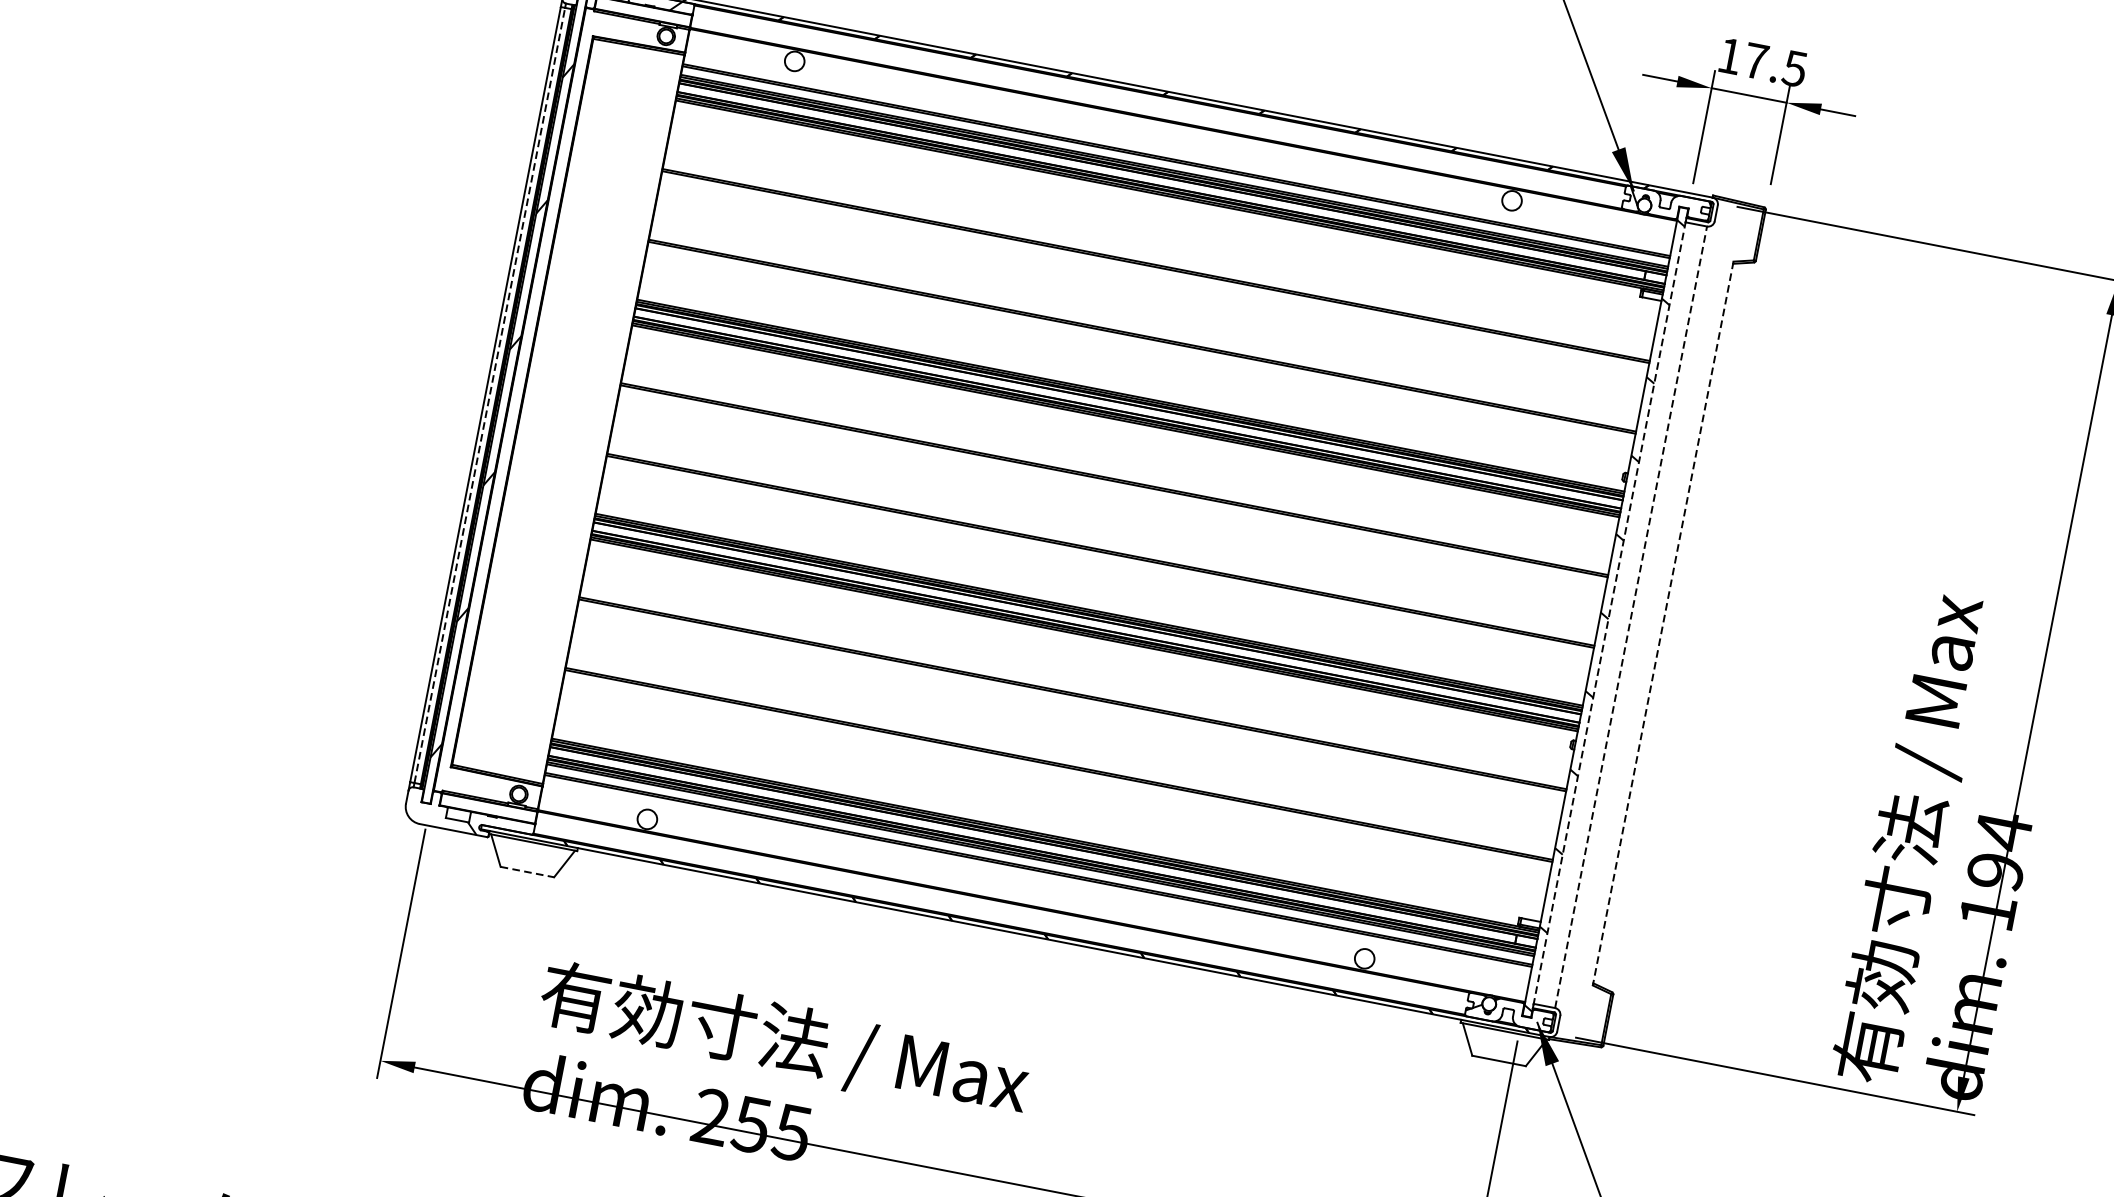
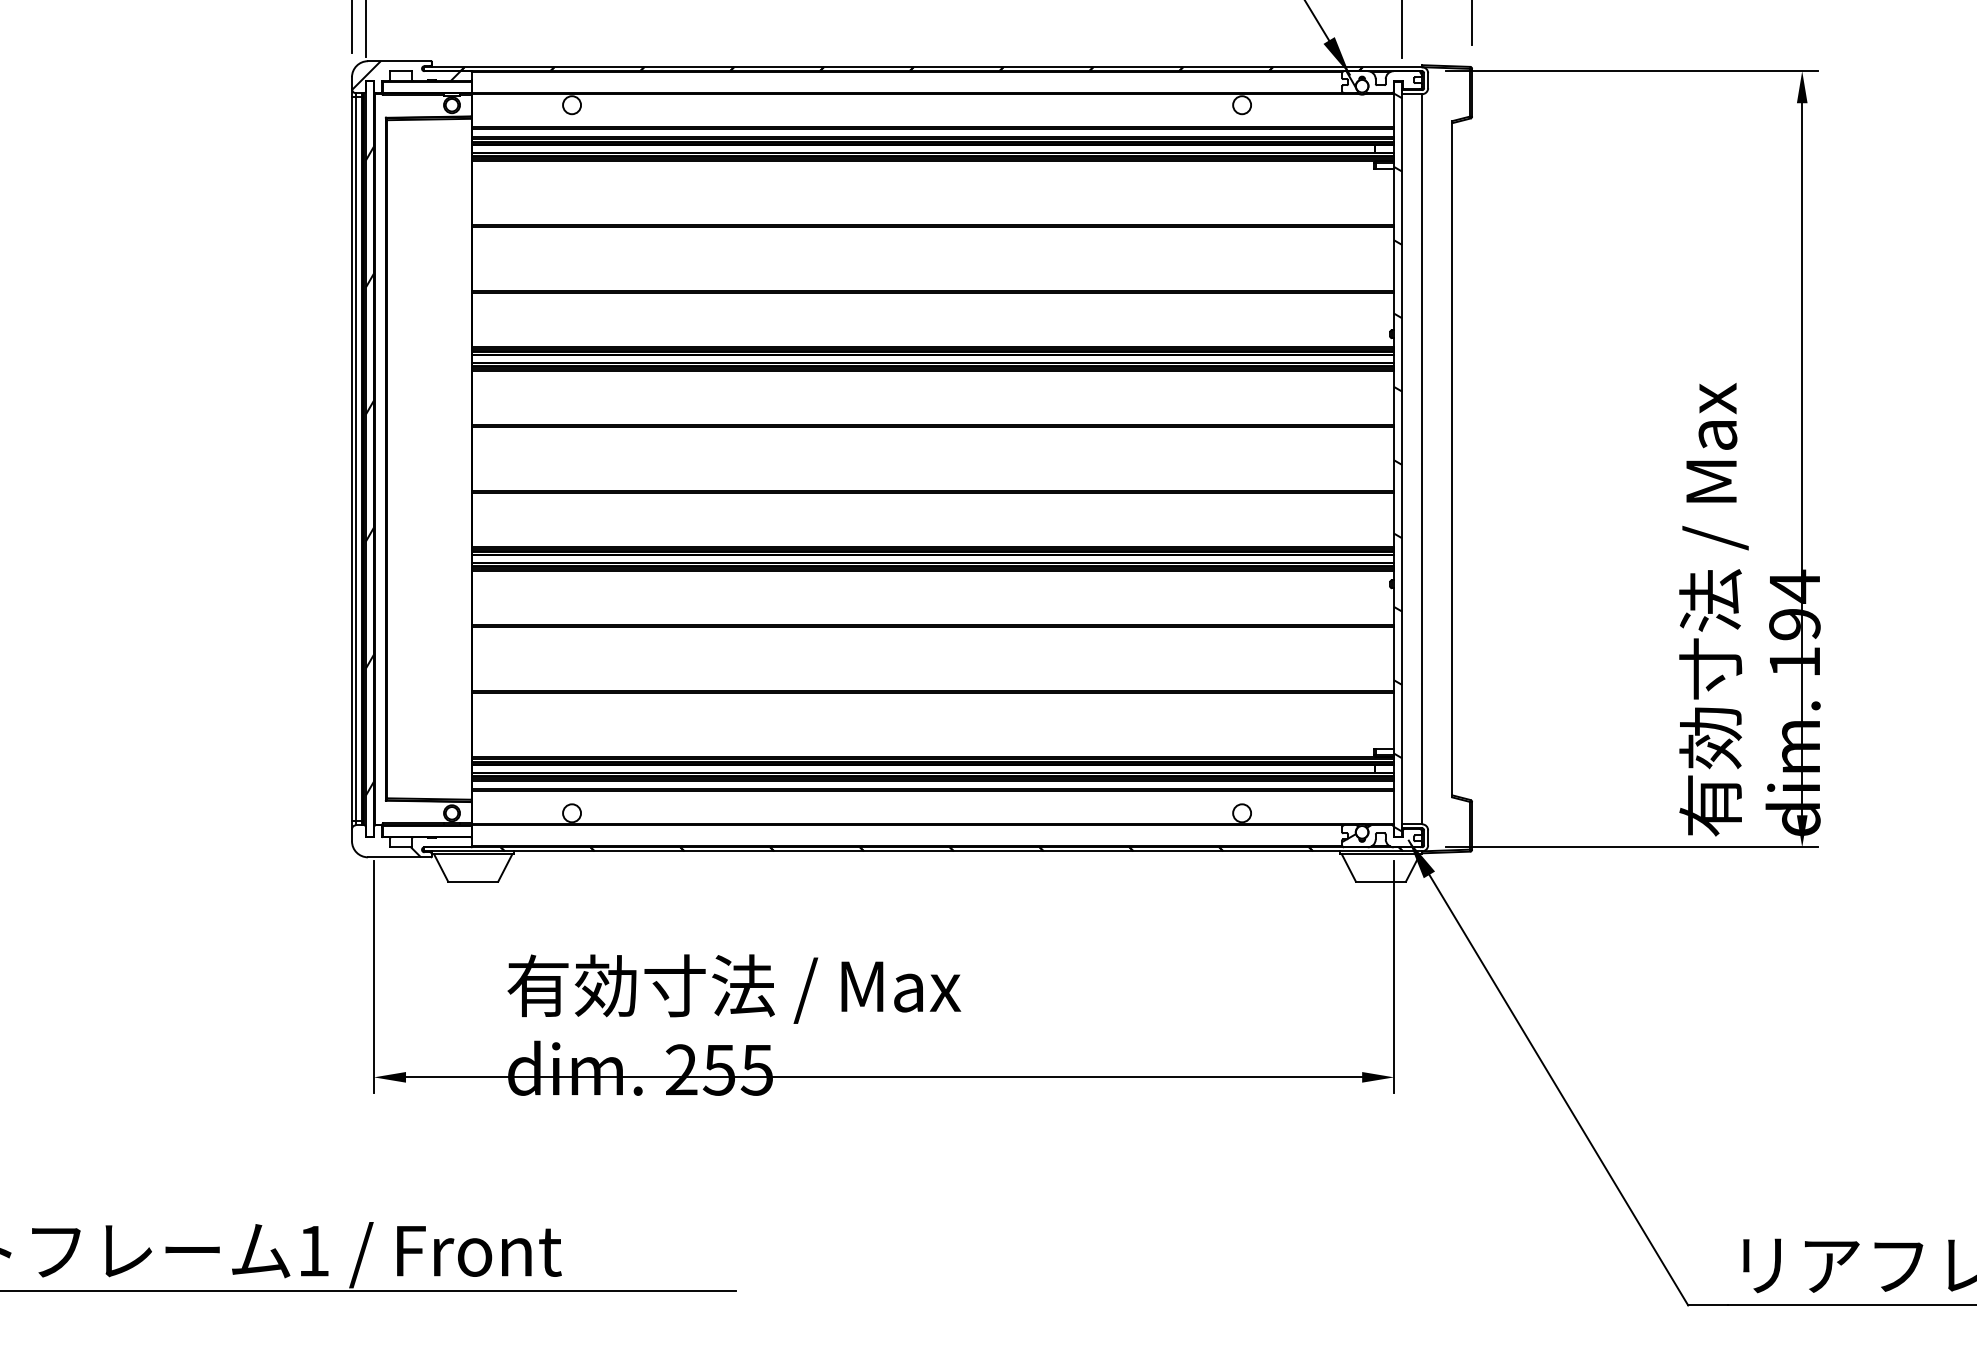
line: (490, 394) -> (356, 458), dashed -> solid
line: (1609, 613) -> (1402, 459), dashed -> solid
line: (1631, 616) -> (1422, 458), dashed -> solid
line: (1663, 623) -> (1452, 459), dashed -> solid
line: (527, 871) -> (473, 881), dashed -> solid

